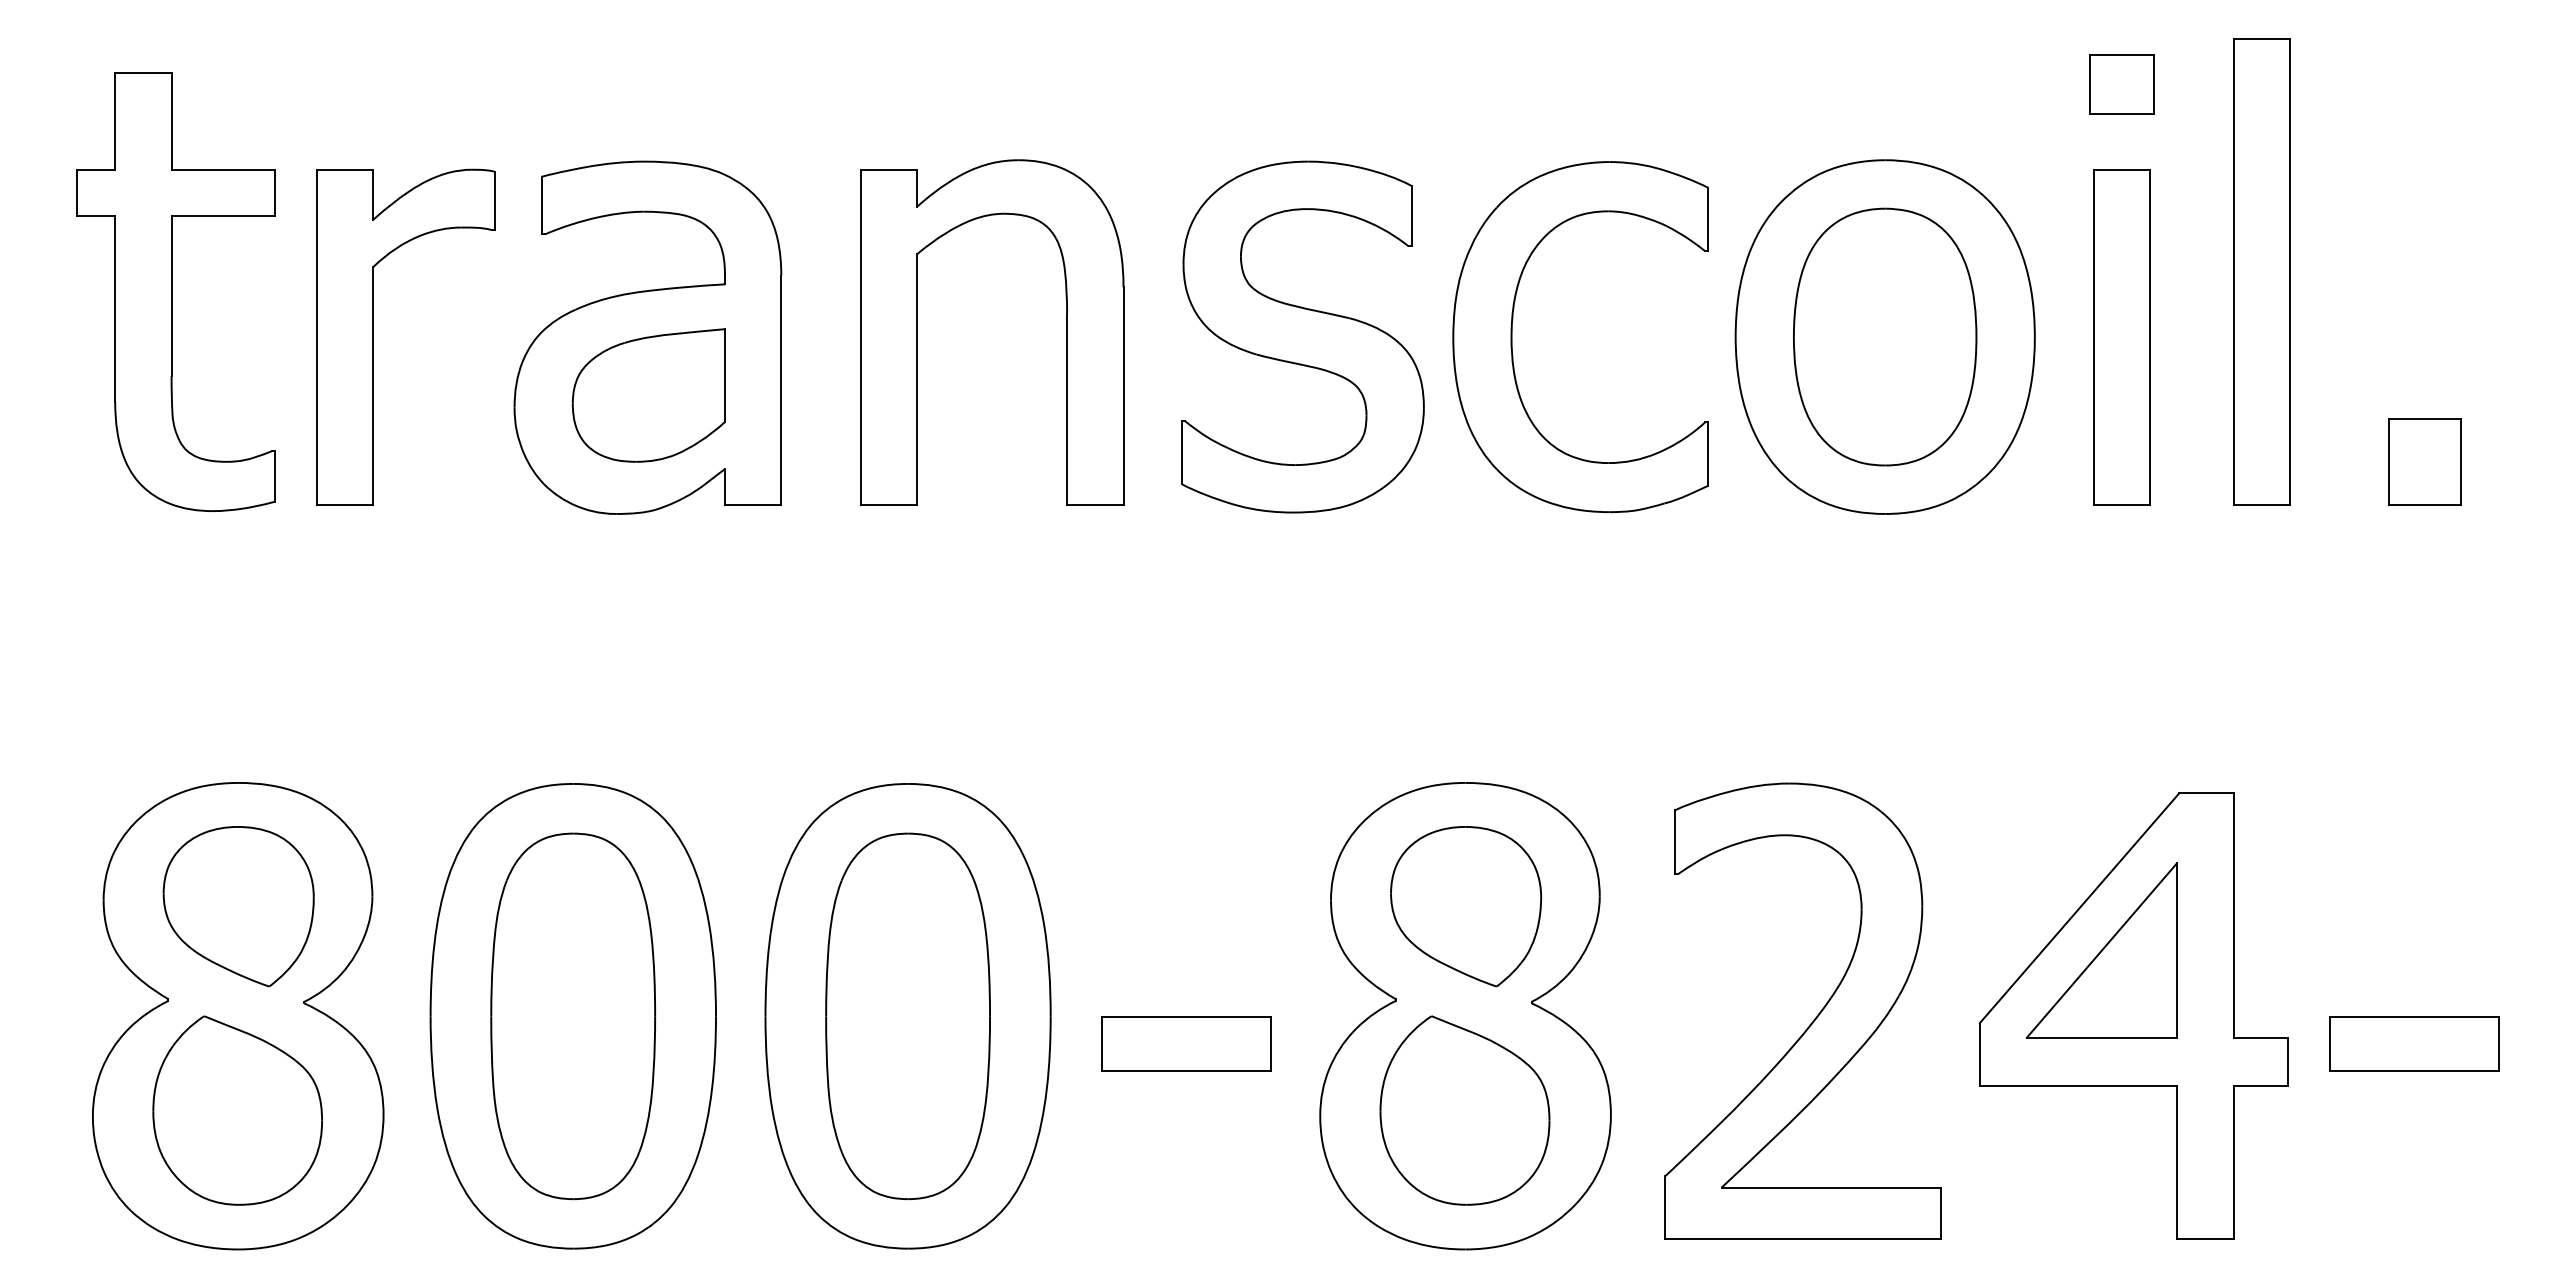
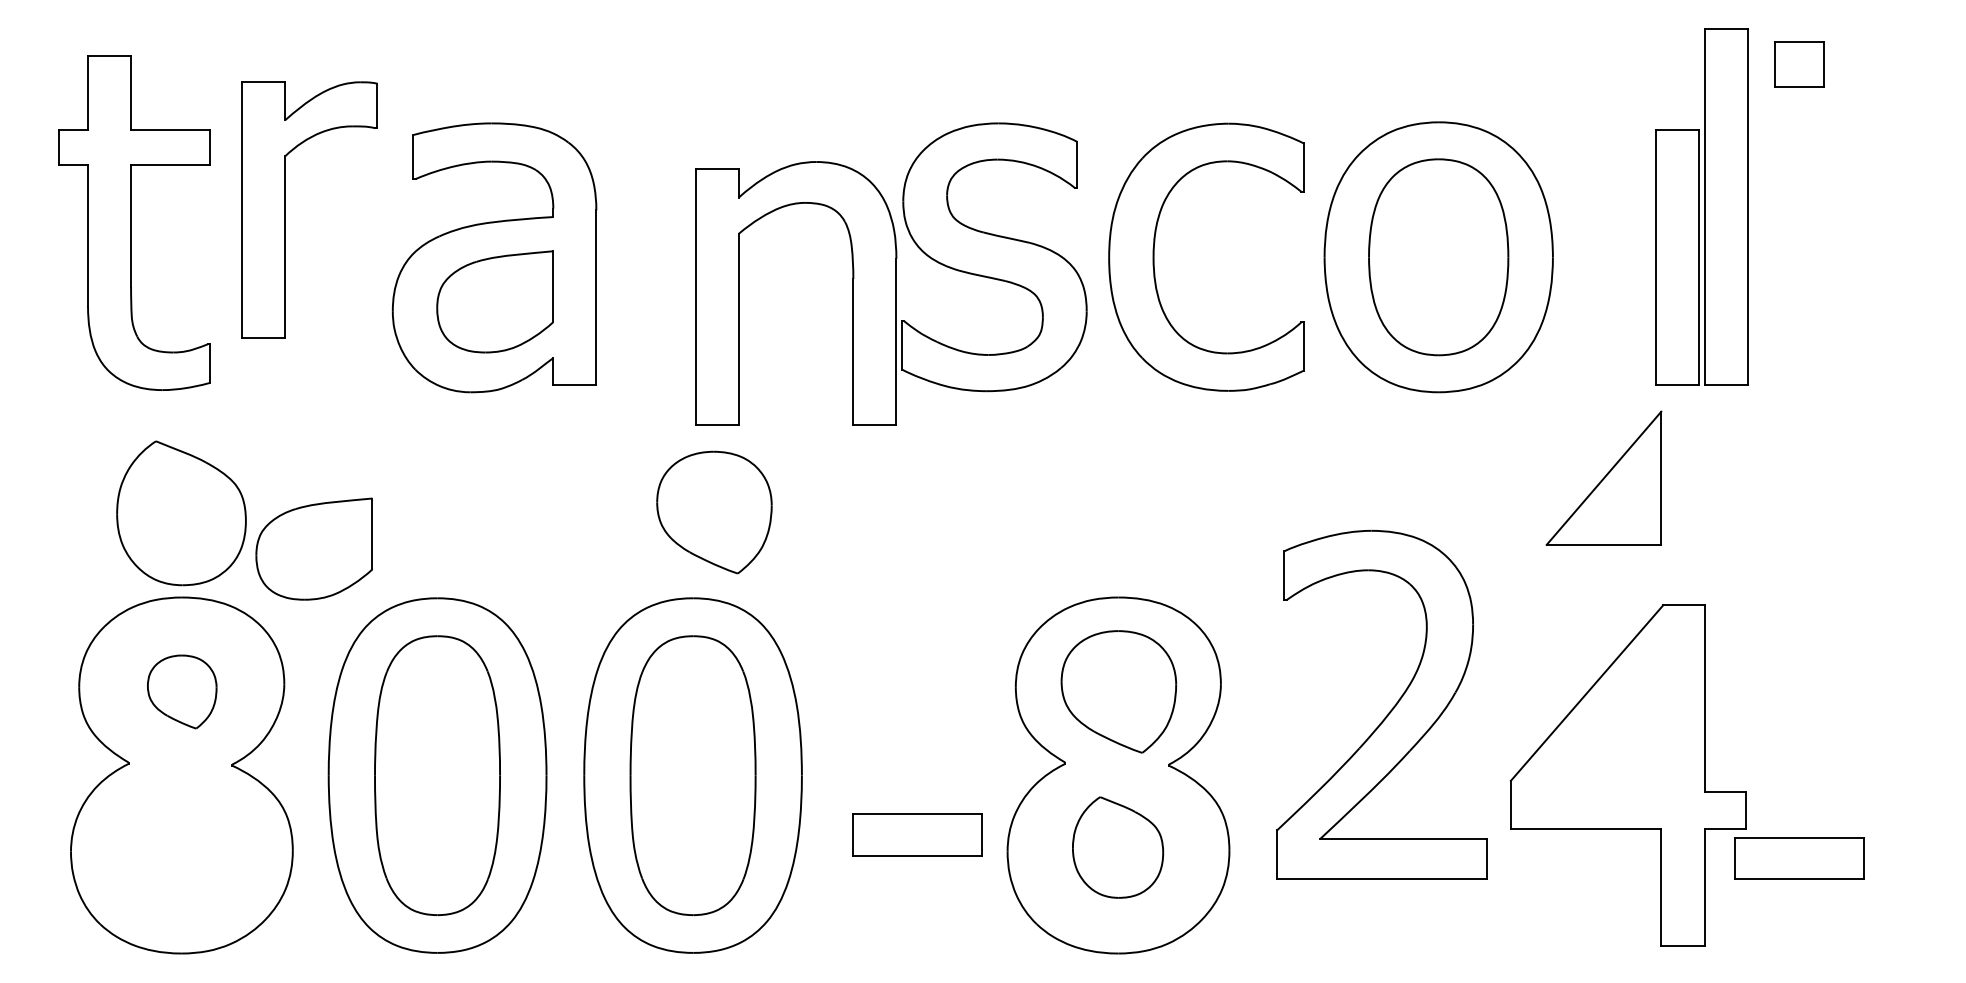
part: (2121, 84) -> (1799, 64), moved
part: (1066, 332) -> (852, 293), moved
part: (373, 336) -> (285, 209), moved
part: (2121, 337) -> (1677, 257), moved
part: (2424, 461) -> (1850, 352), removed
part: (935, 671) -> (714, 512), added
part: (411, 719) -> (314, 549), added
part: (238, 906) -> (182, 691), size x0.6
part: (2101, 950) -> (1603, 478), moved
part: (1813, 1019) -> (1390, 710), moved
part: (1186, 1043) -> (916, 834), moved
part: (2414, 1043) -> (1799, 858), moved
part: (237, 1110) -> (181, 513), moved
part: (1464, 1110) -> (1117, 847), size x0.7

